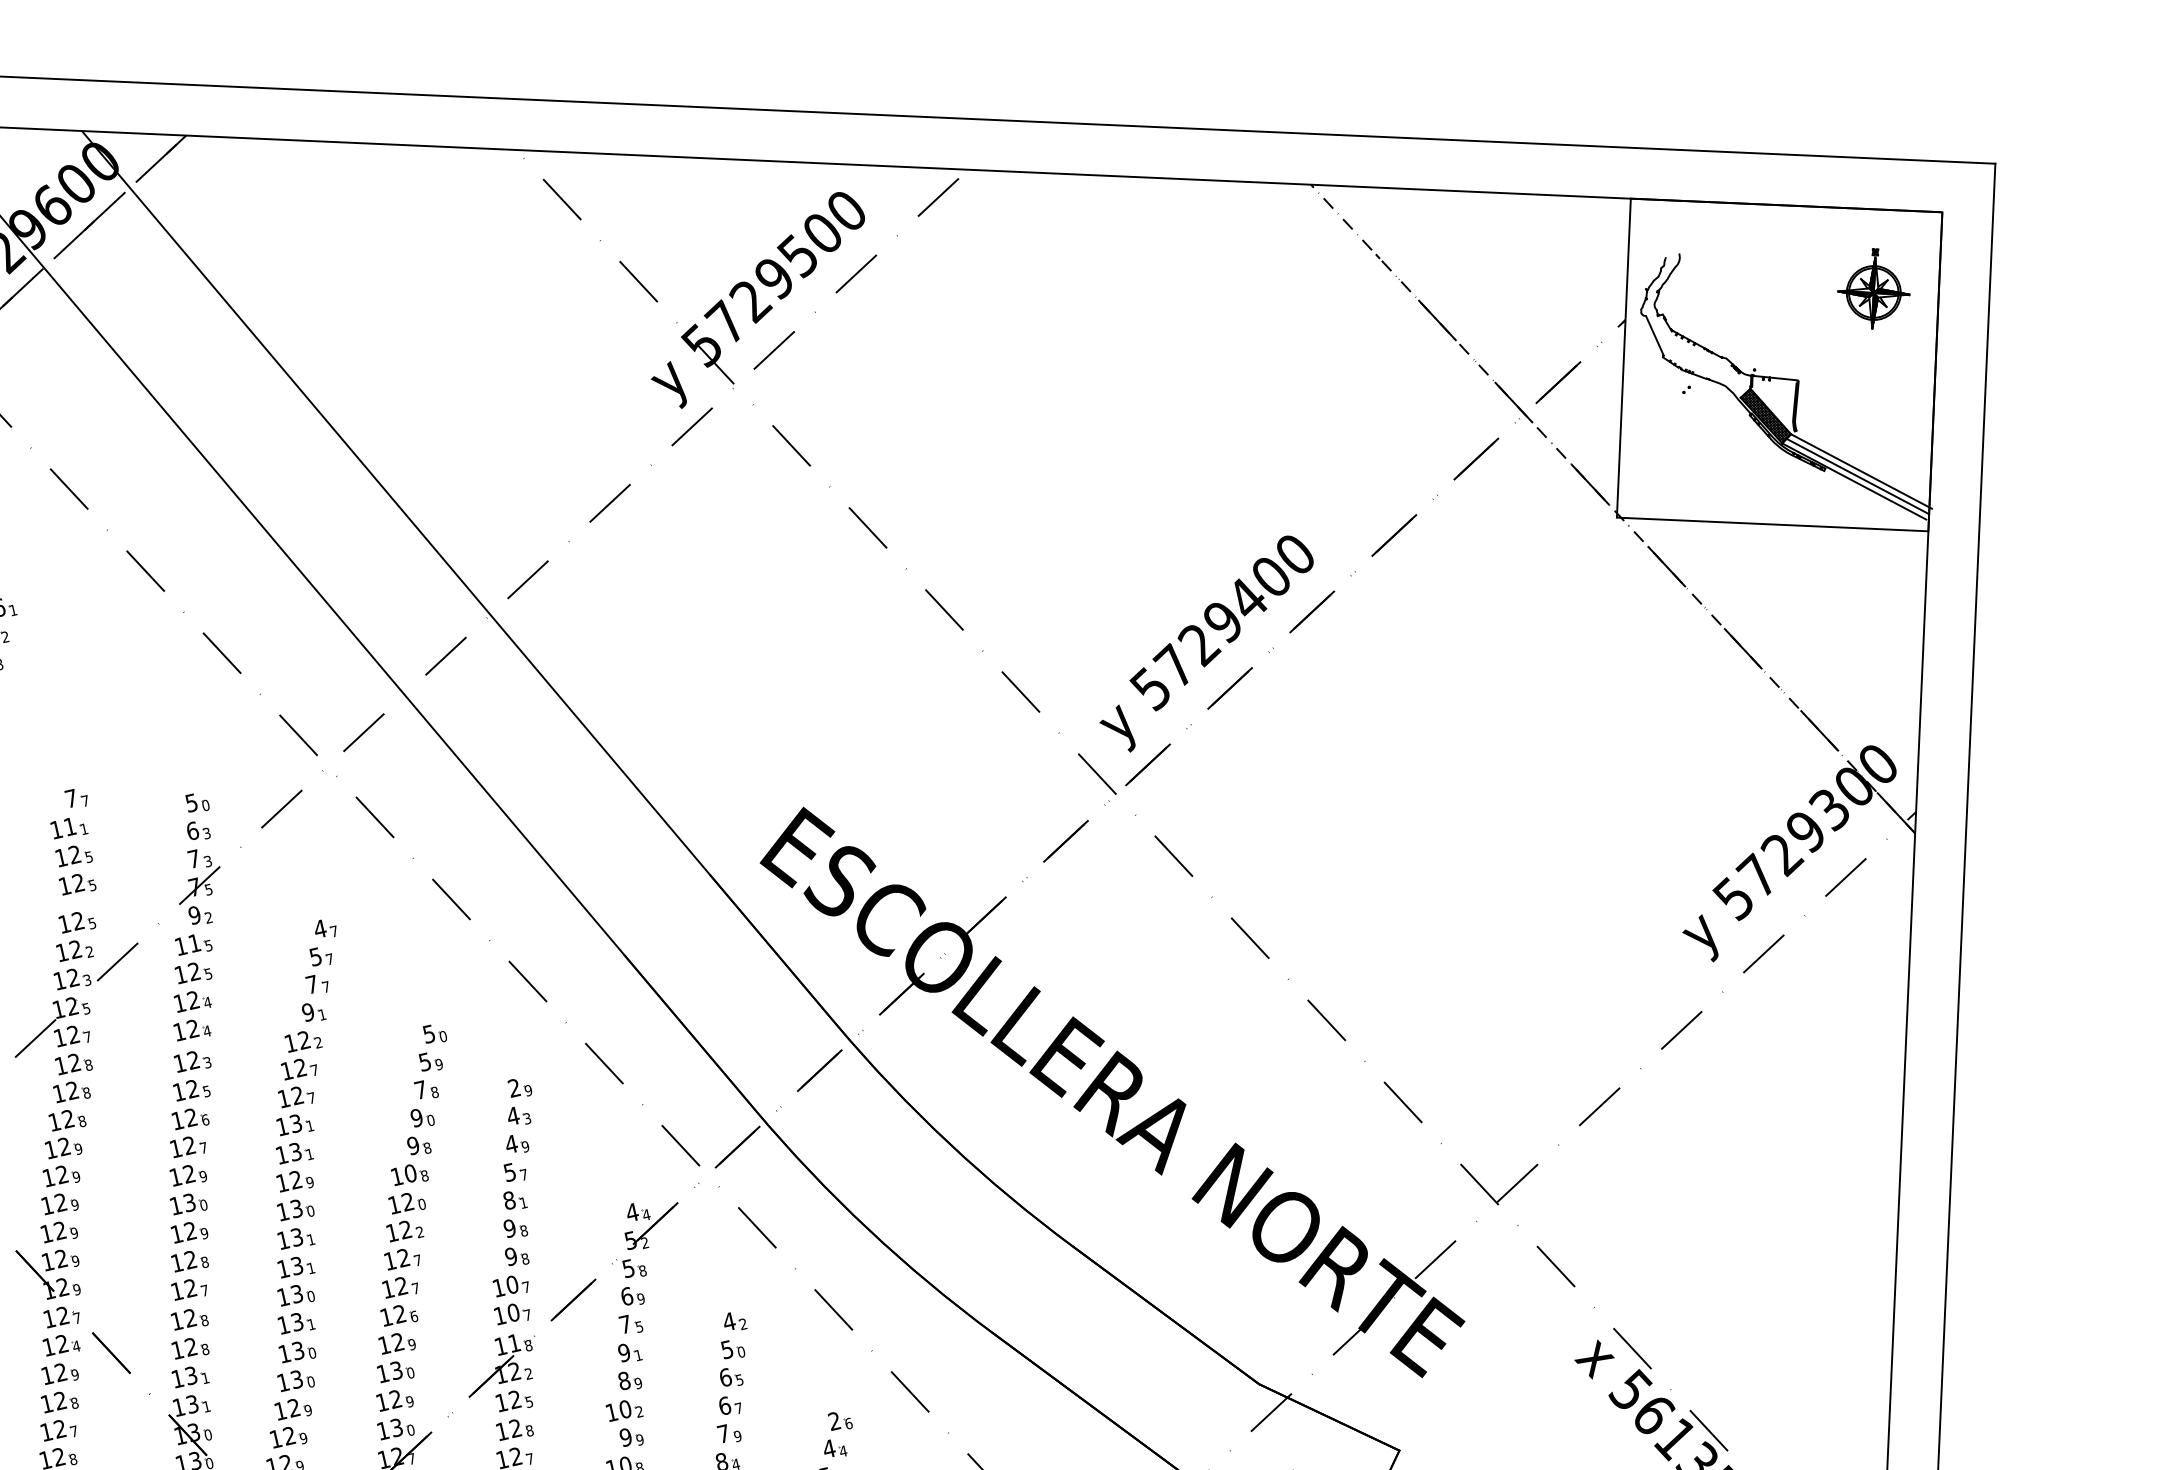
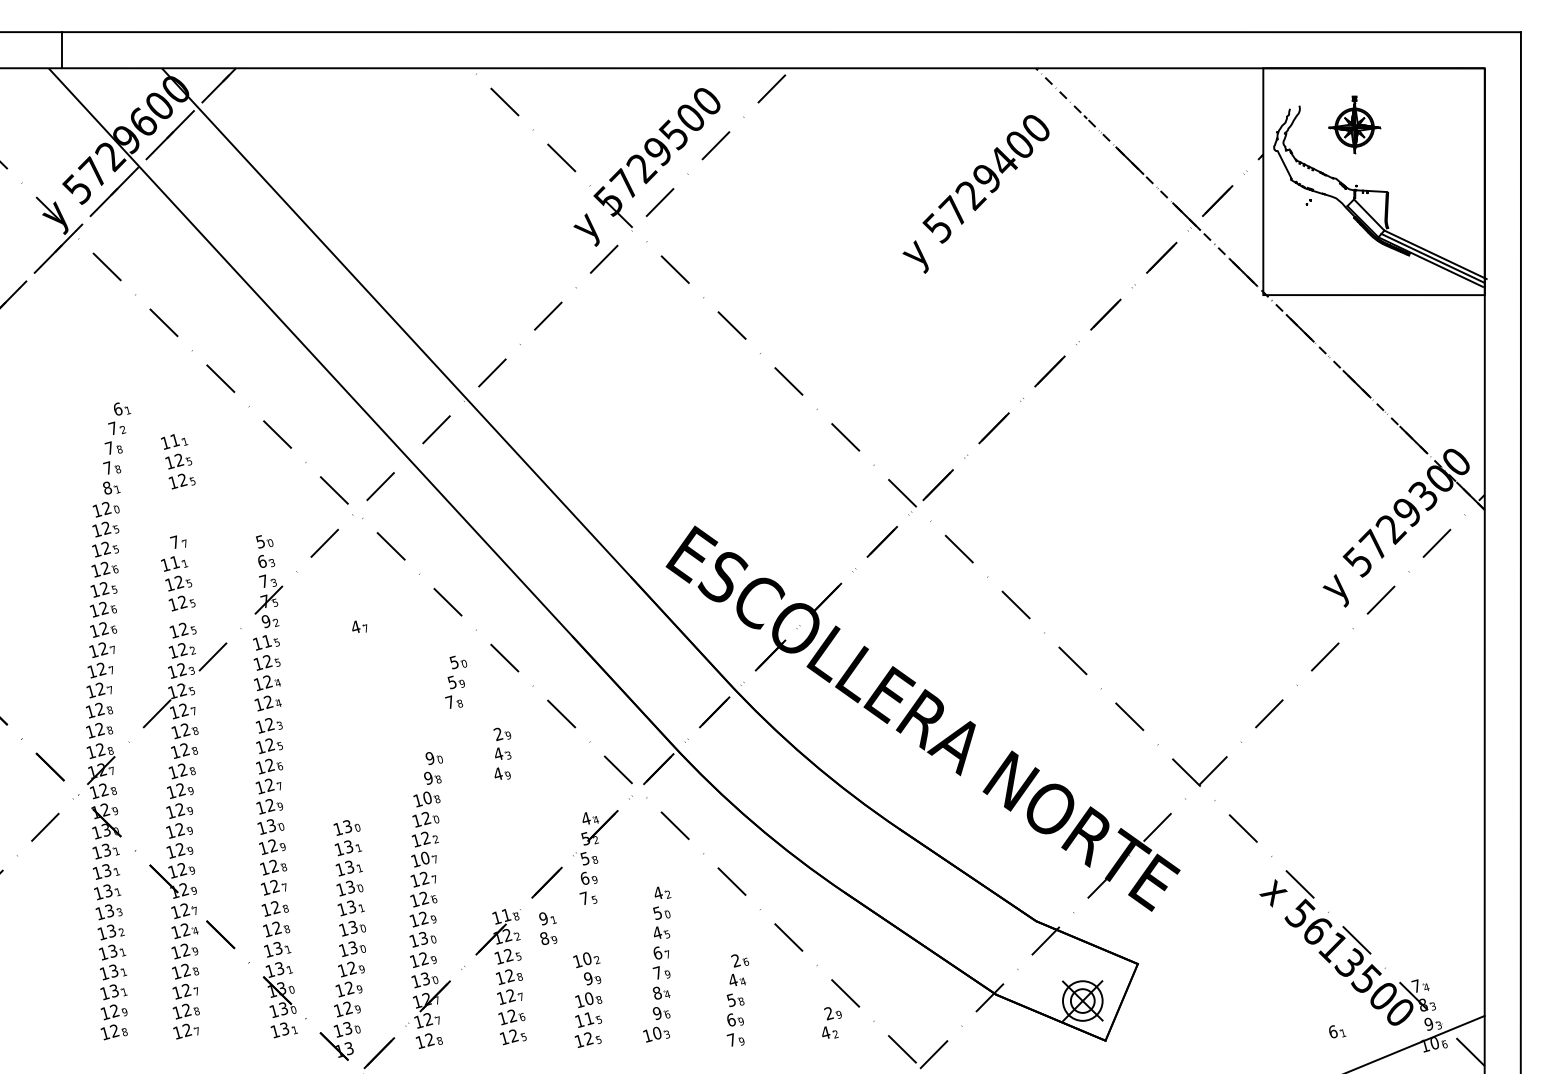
part: (1873, 288) -> (1354, 124), moved
hatch: (1765, 414) -> (1365, 217), removed
text: (1205, 643) -> (975, 194), moved
part: (81, 685) -> (178, 461), added
part: (431, 1060) -> (456, 681), moved
part: (302, 1069) -> (347, 727), removed
part: (513, 1243) -> (502, 844), removed
text: (404, 1258) -> (425, 858), 12 -> 10
part: (630, 1366) -> (548, 928), moved
text: (725, 1376) -> (657, 932), 6 -> 4

